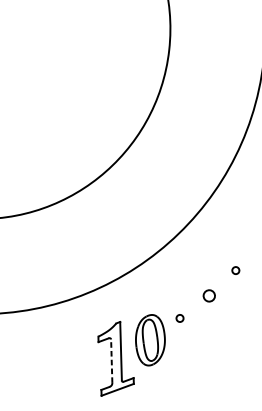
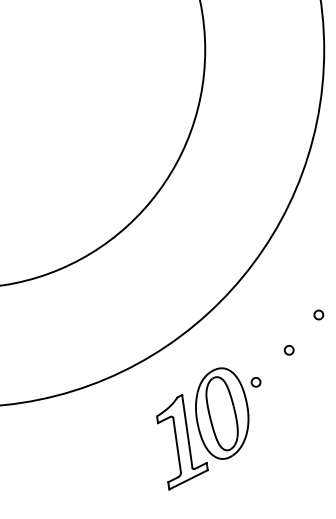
circle: (208, 296) -> (288, 350), size x0.62
part: (150, 340) -> (222, 413), size x1.43
line: (112, 360) -> (177, 444), dashed -> solid

